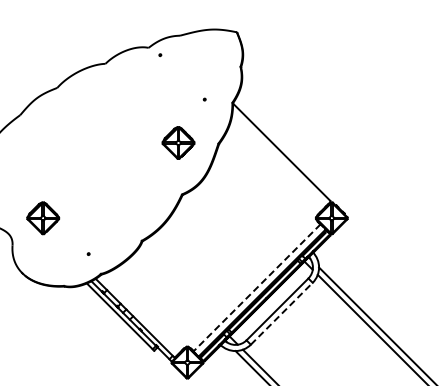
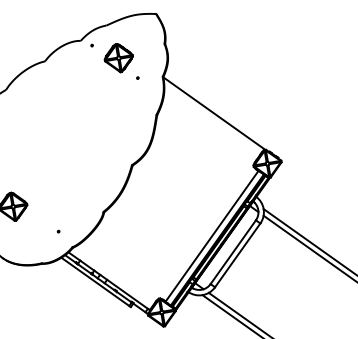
part: (178, 142) -> (118, 57), moved
line: (257, 287) -> (212, 235), dashed -> solid
line: (281, 313) -> (237, 255), dashed -> solid

